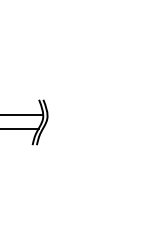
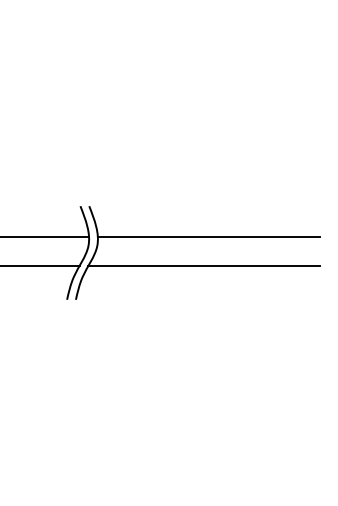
line: (101, 114) -> (209, 236), added
line: (98, 128) -> (203, 265), added

